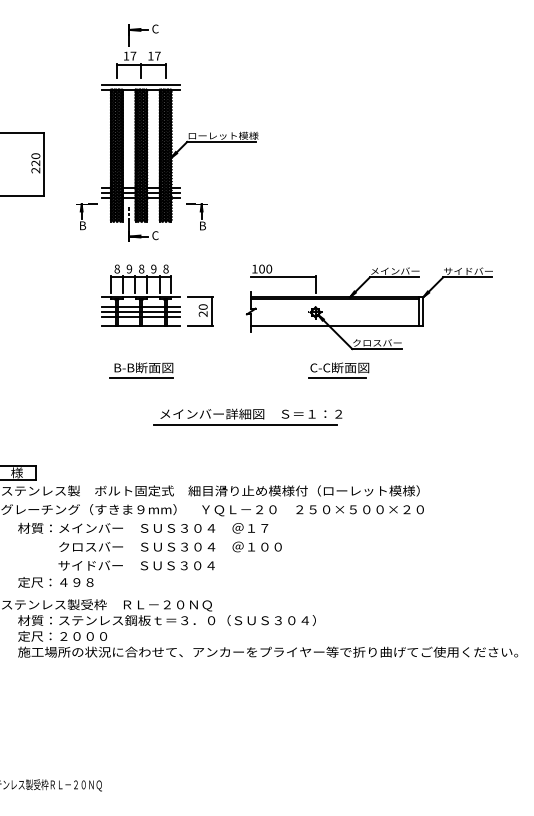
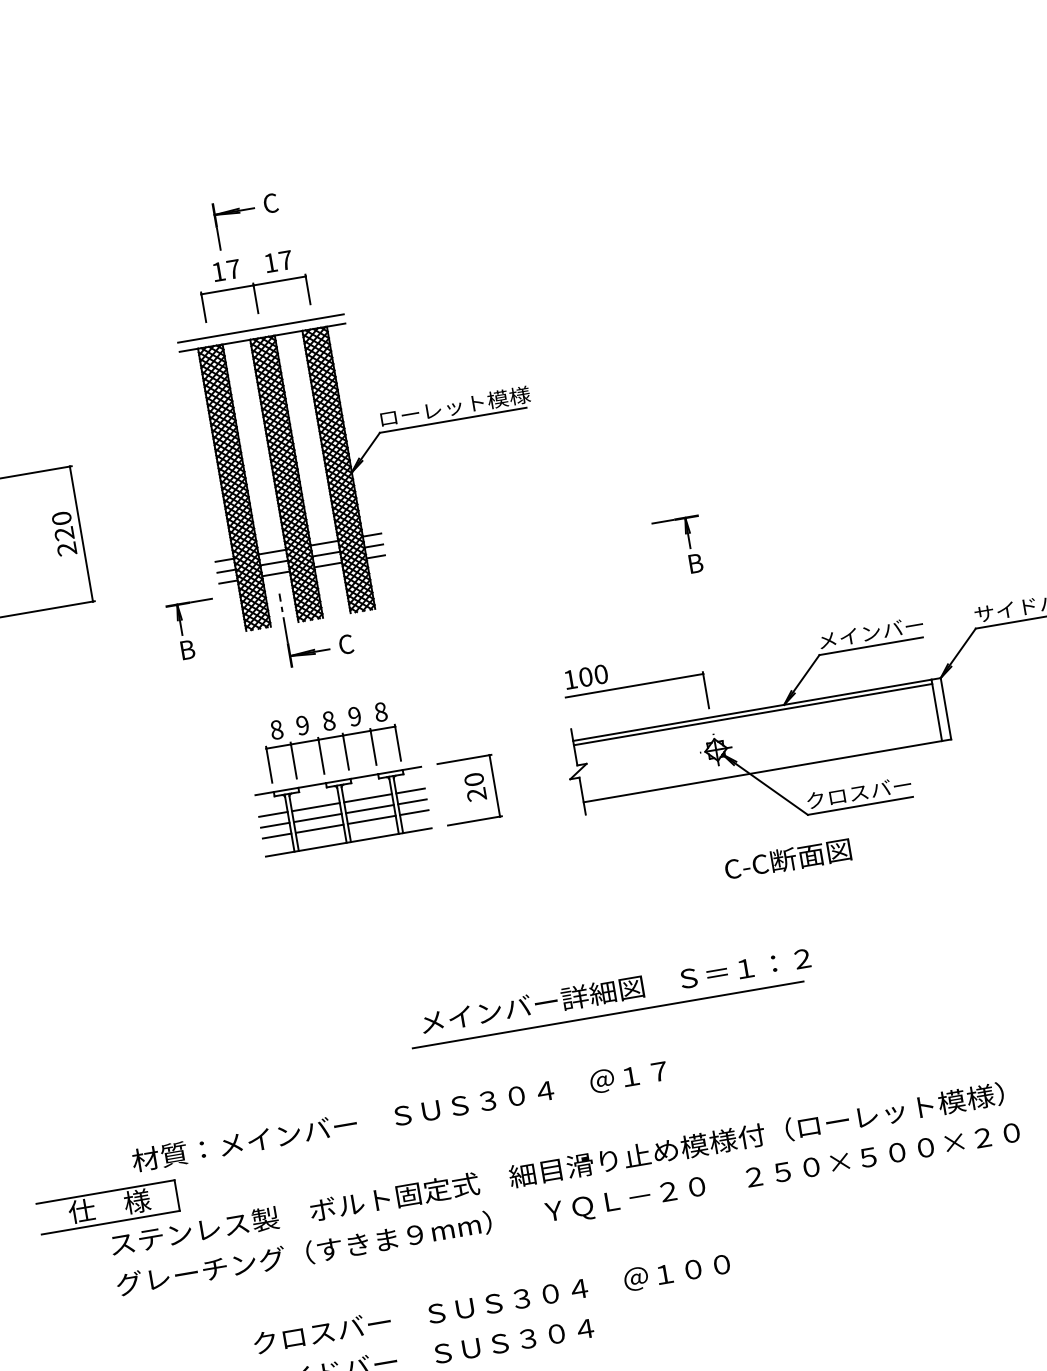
part: (196, 216) -> (678, 545), moved
part: (141, 370) -> (365, 937), removed
line: (337, 378) -> (786, 883), removed
text: (143, 527) -> (400, 1114), moved

